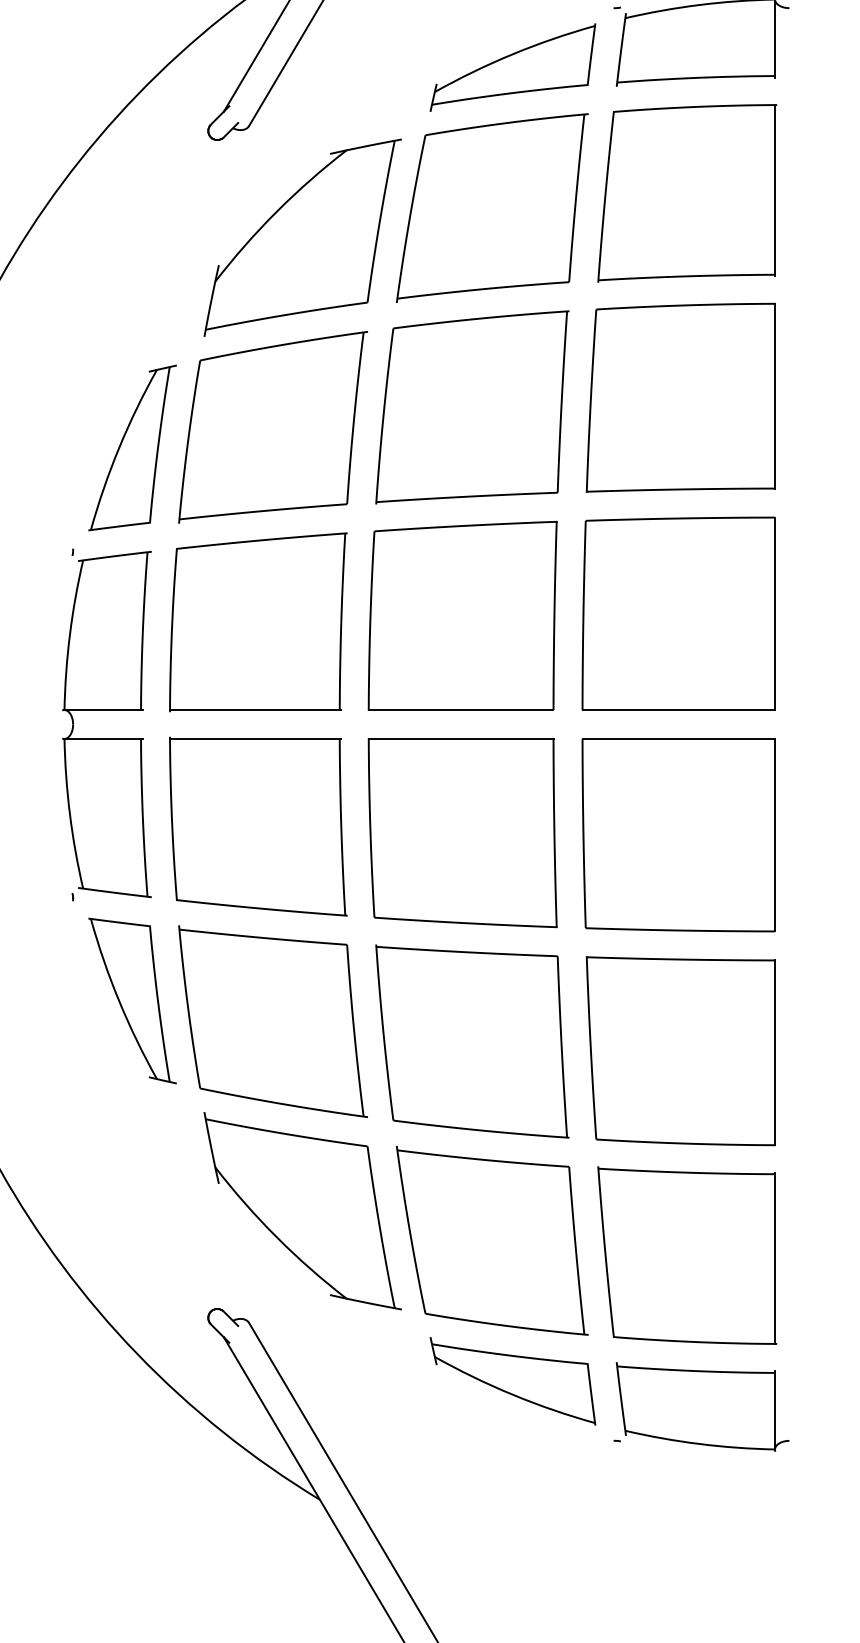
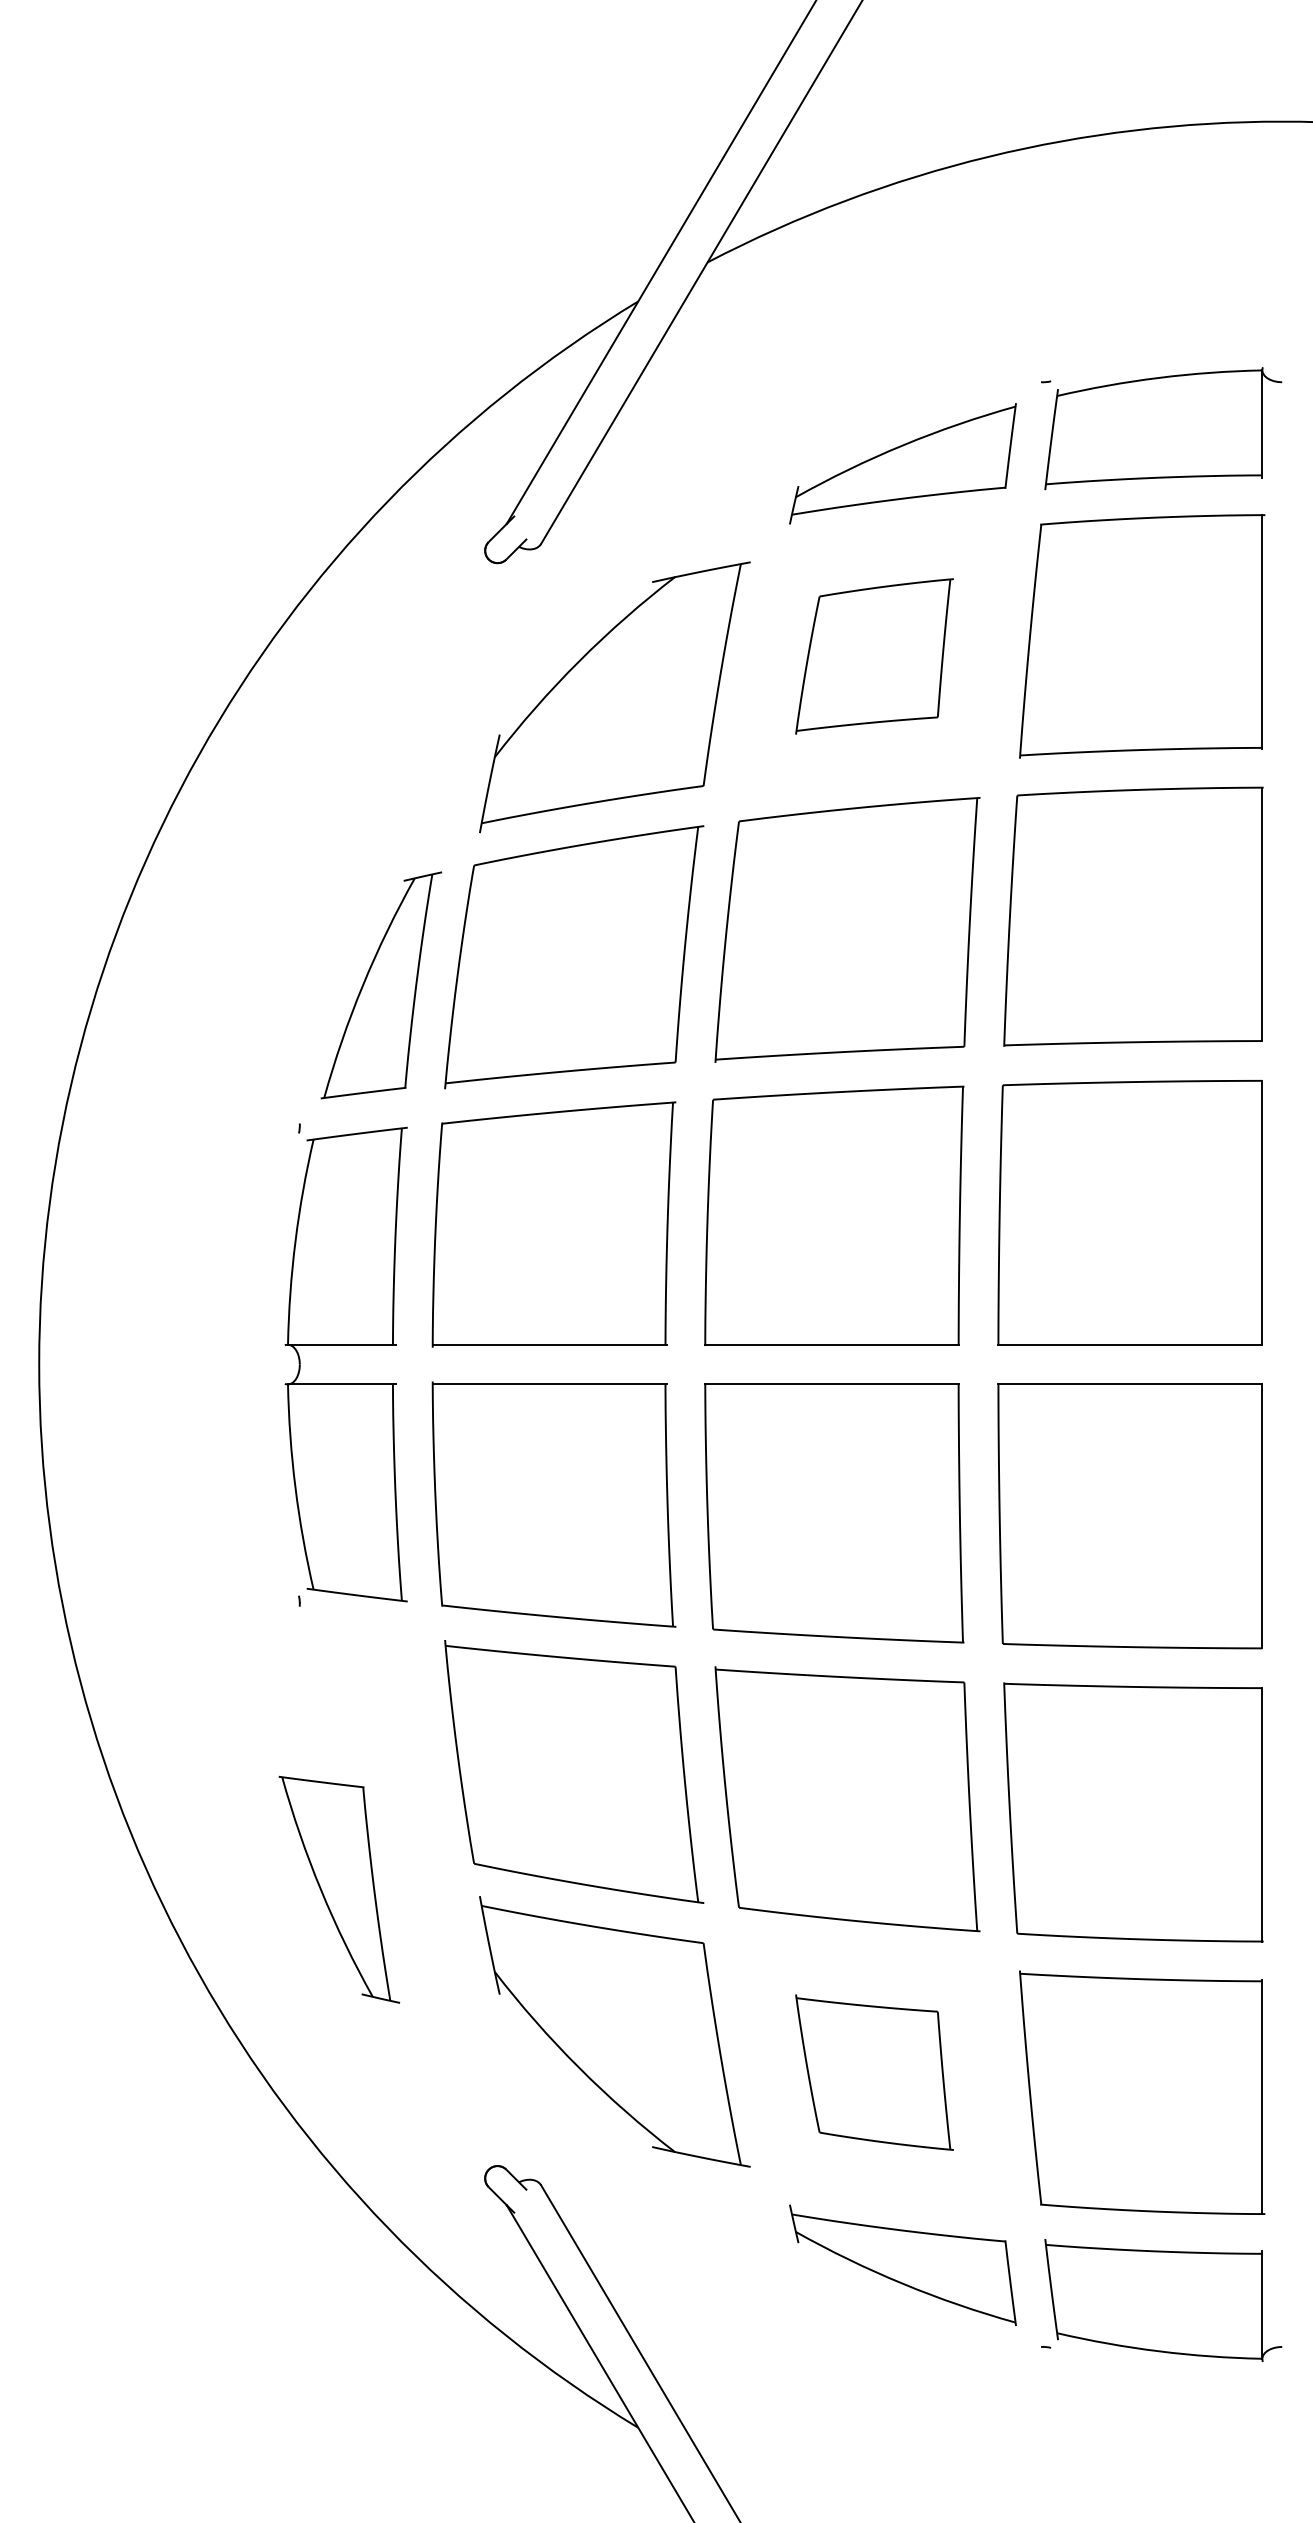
part: (492, 208) -> (874, 656), size x0.6
part: (132, 1000) -> (339, 1889), moved
part: (492, 1240) -> (874, 2072), size x0.6

